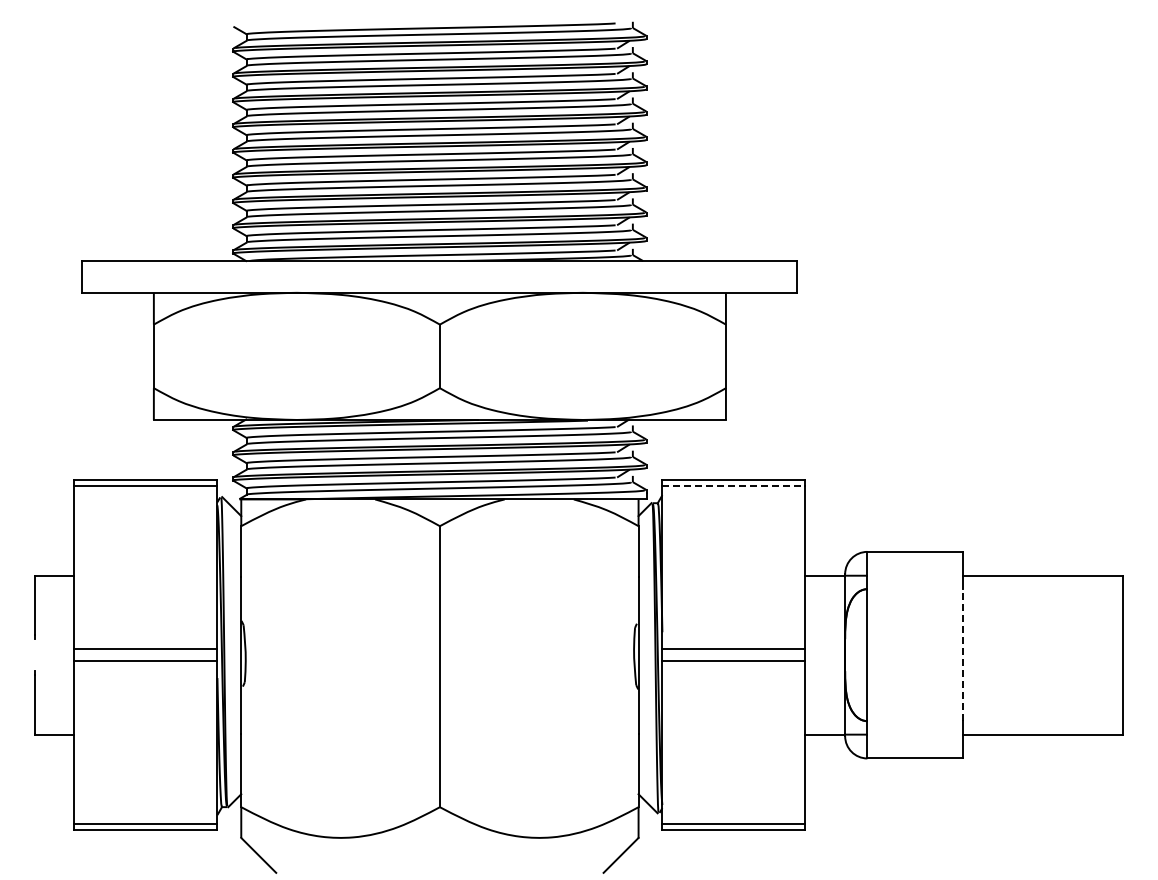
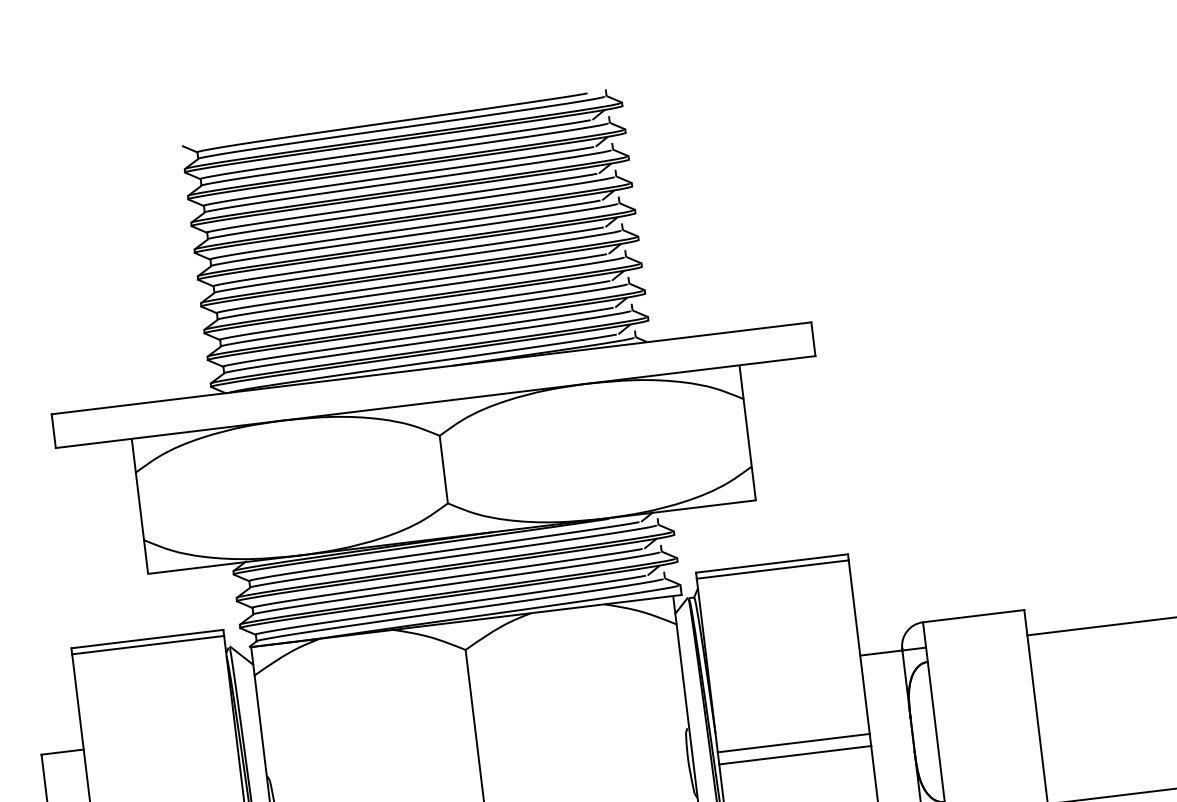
line: (733, 486) -> (772, 570), dashed -> solid
line: (962, 654) -> (1037, 719), dashed -> solid

